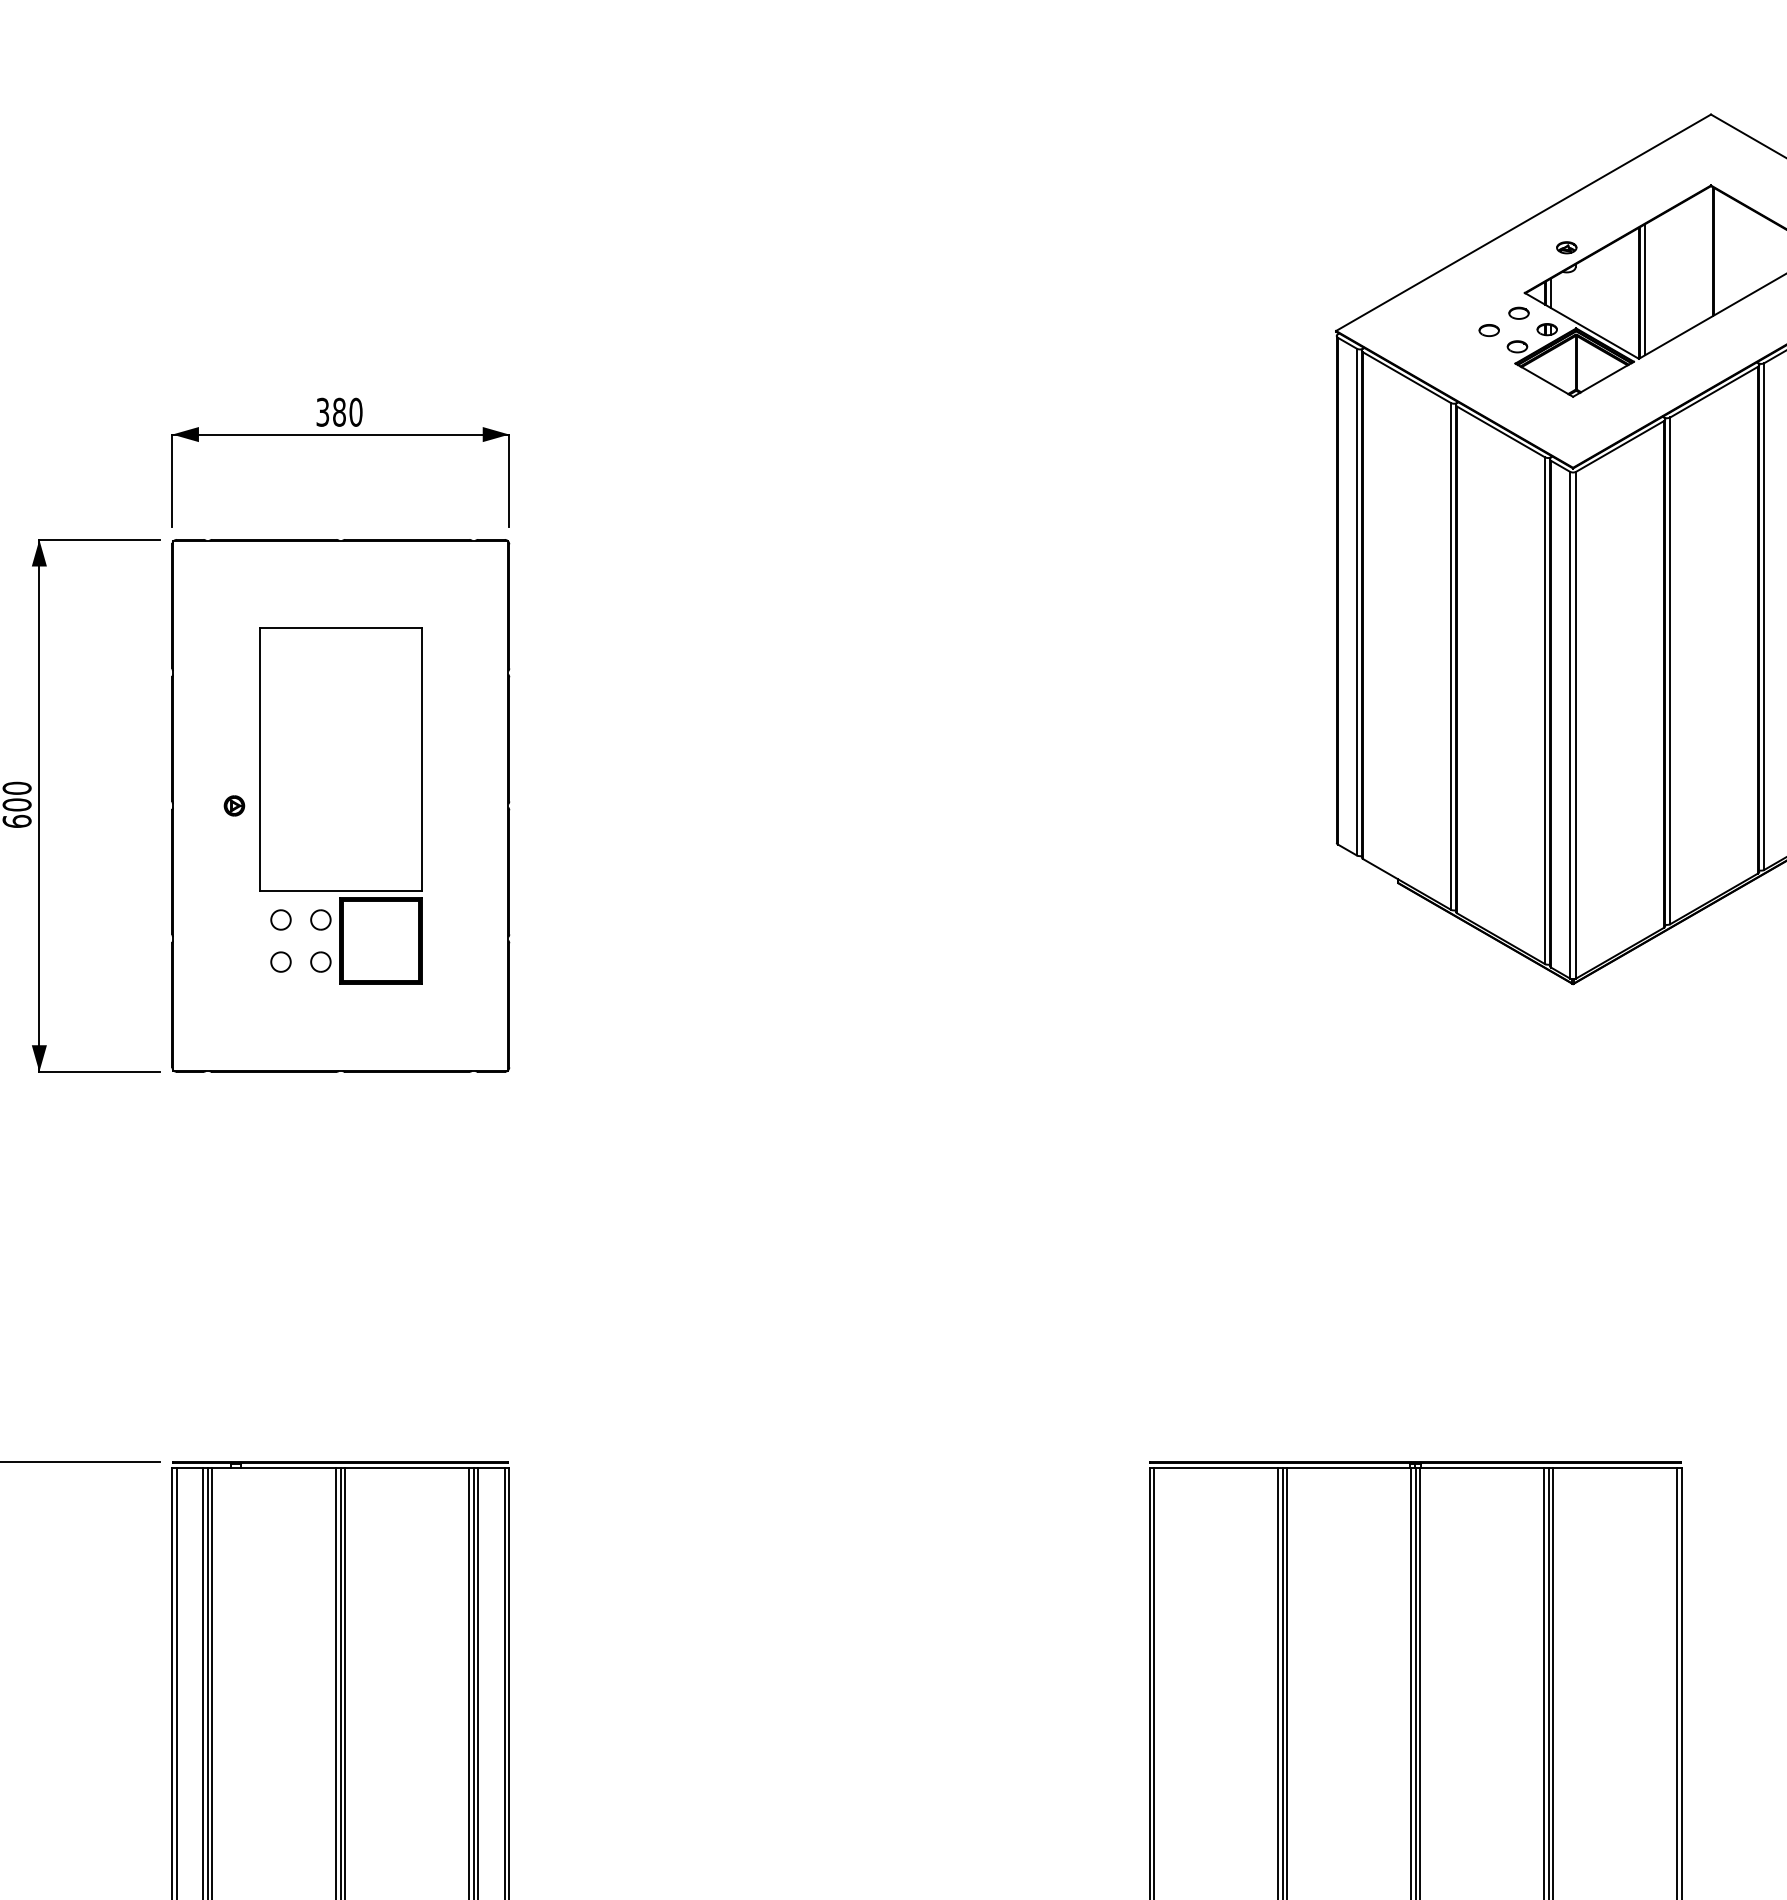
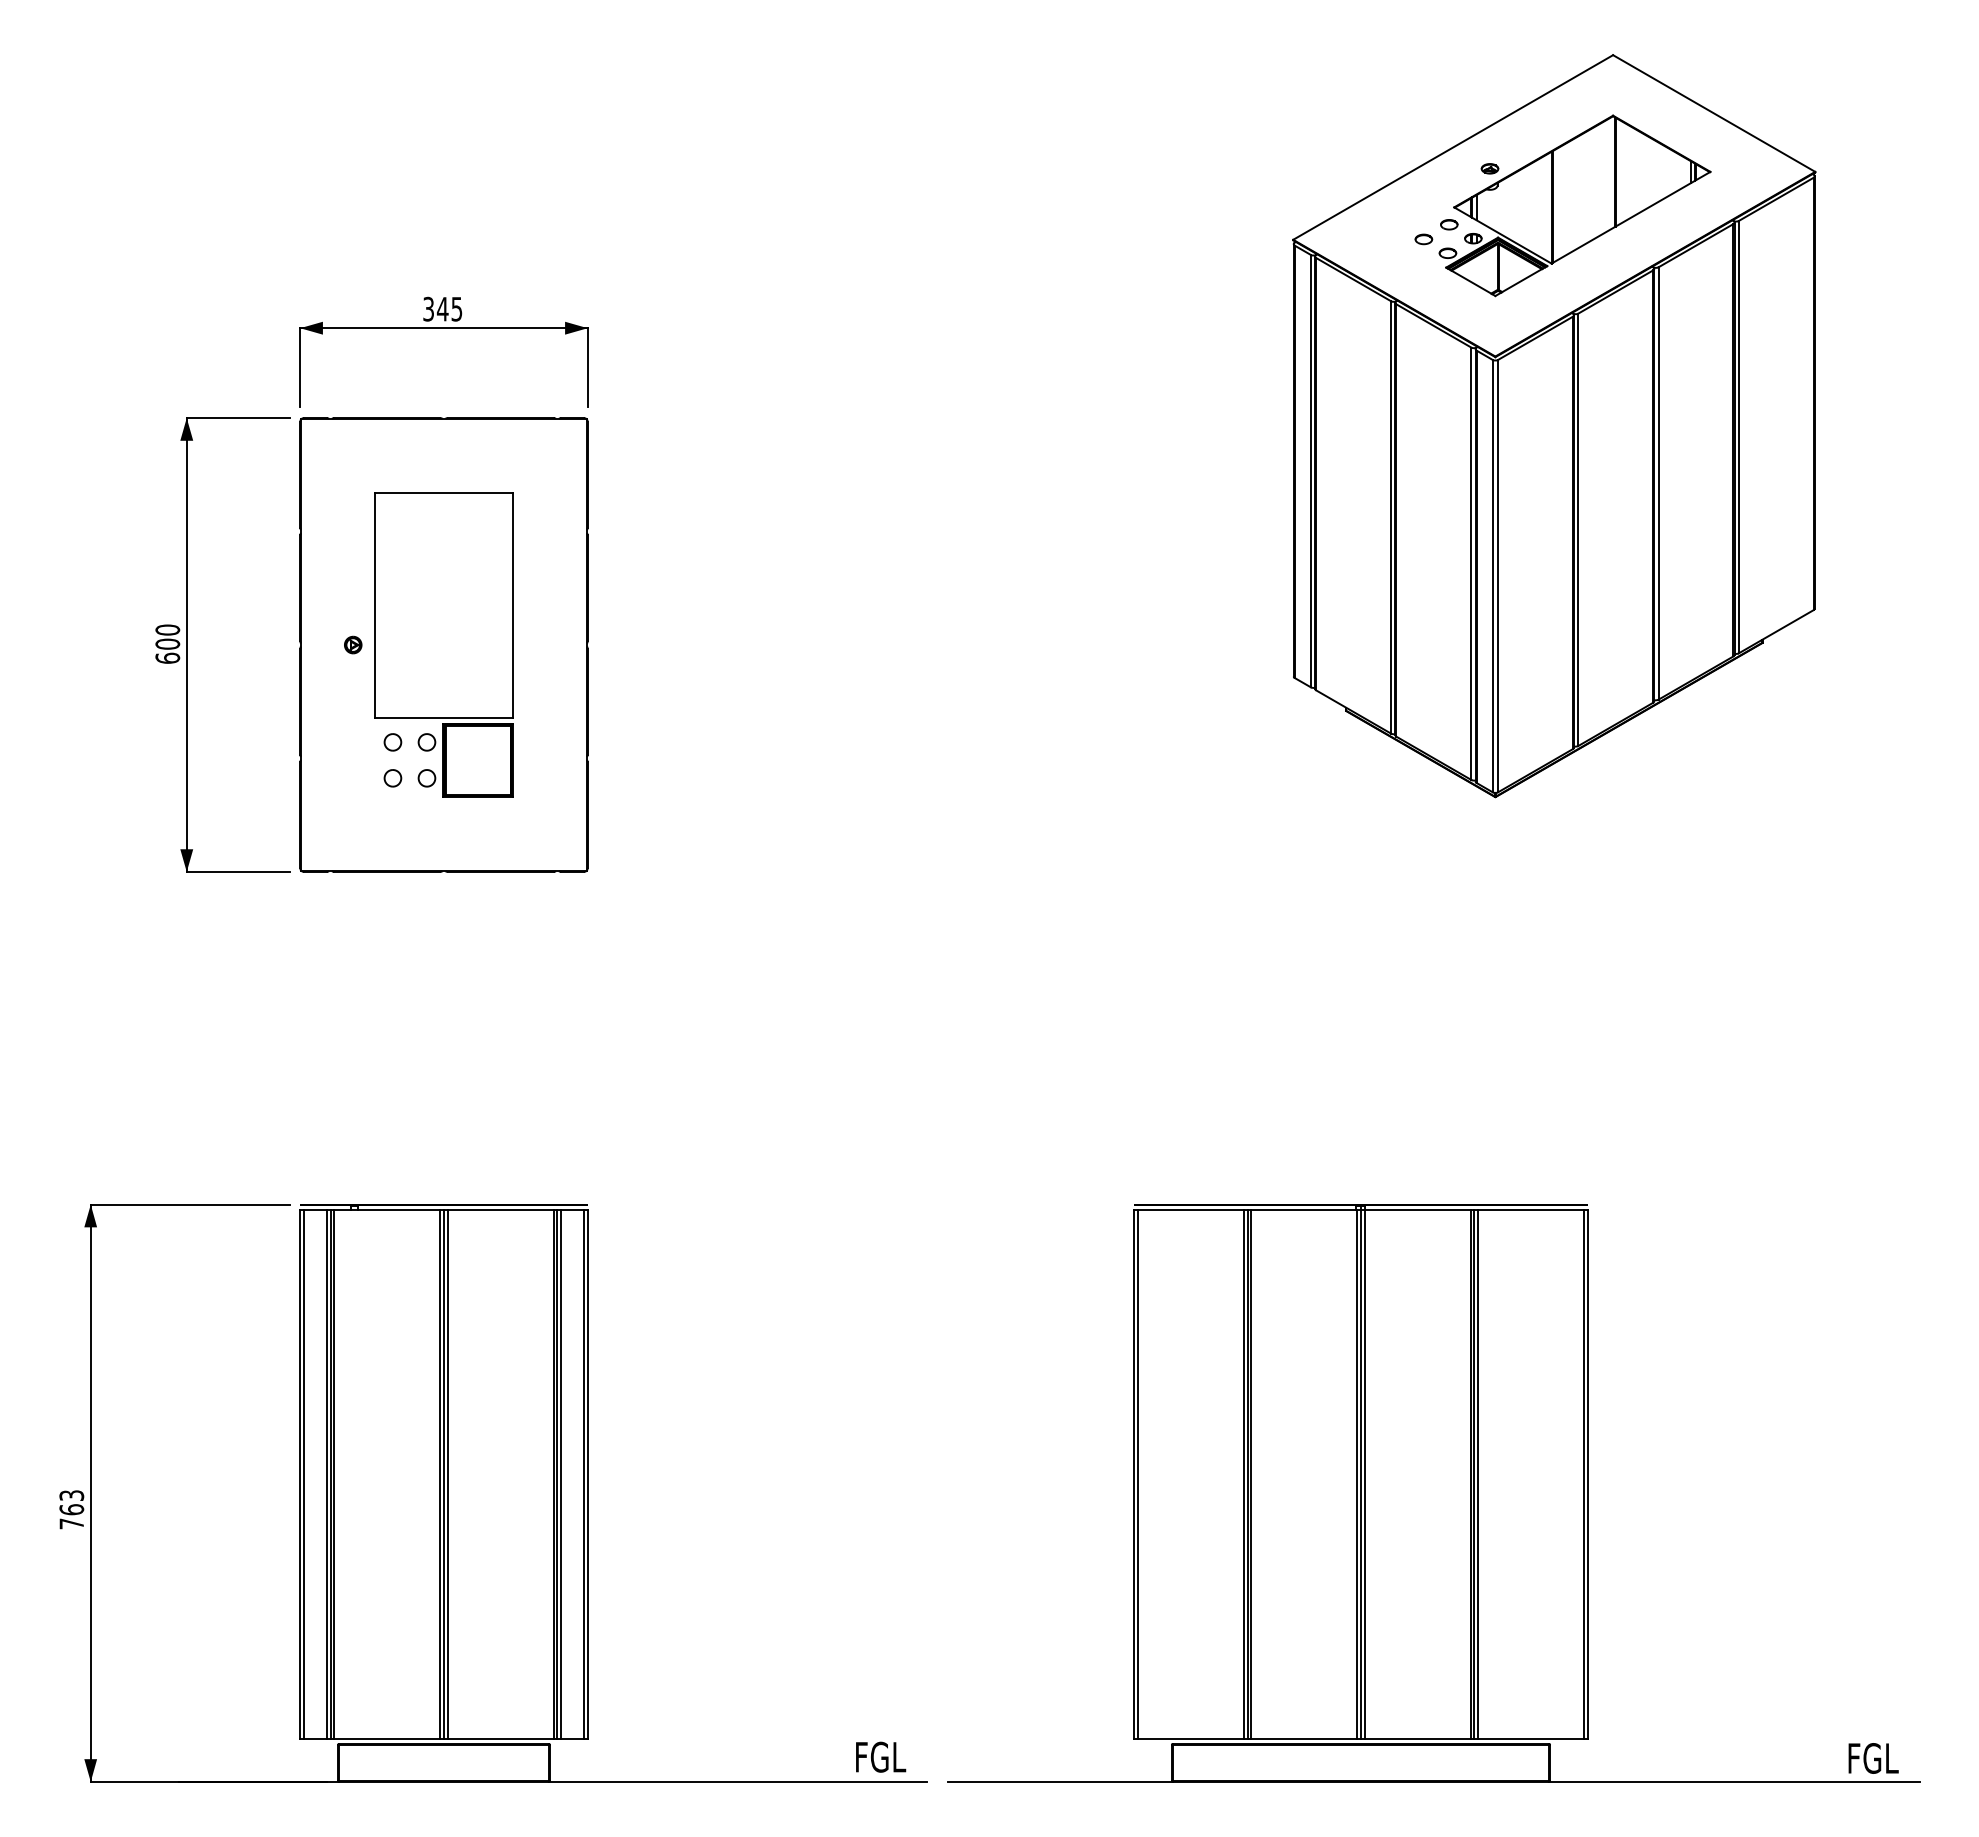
line: (1644, 289) -> (1556, 204), removed
text: (347, 411) -> (449, 308), 380 -> 345

